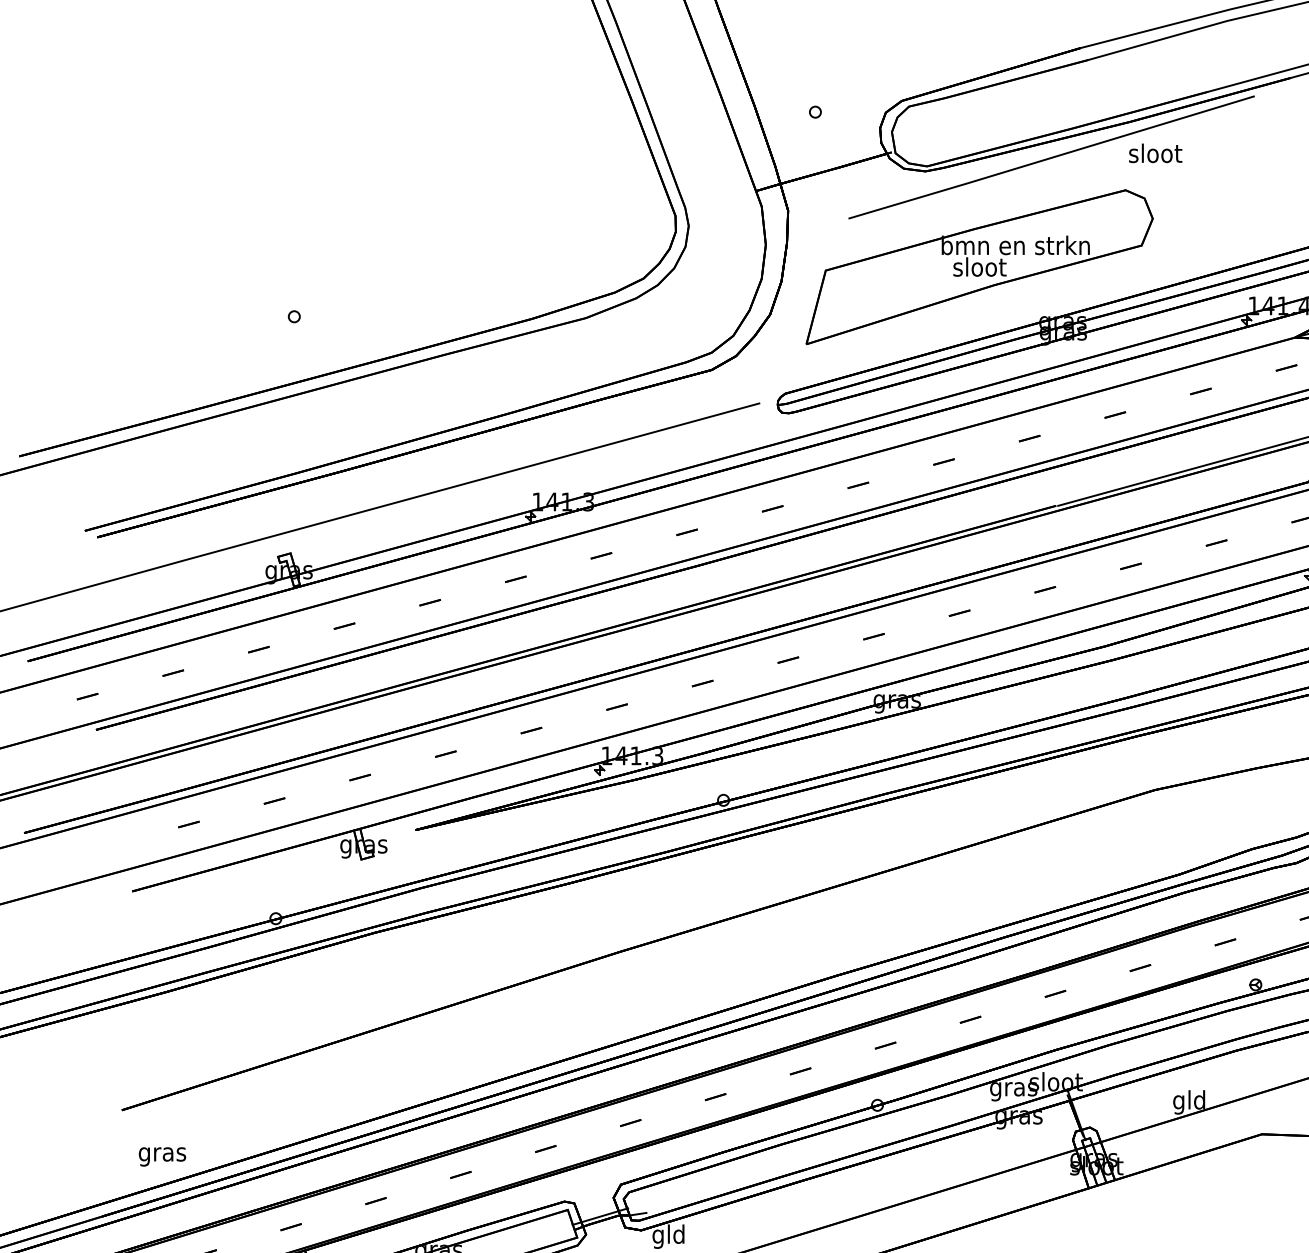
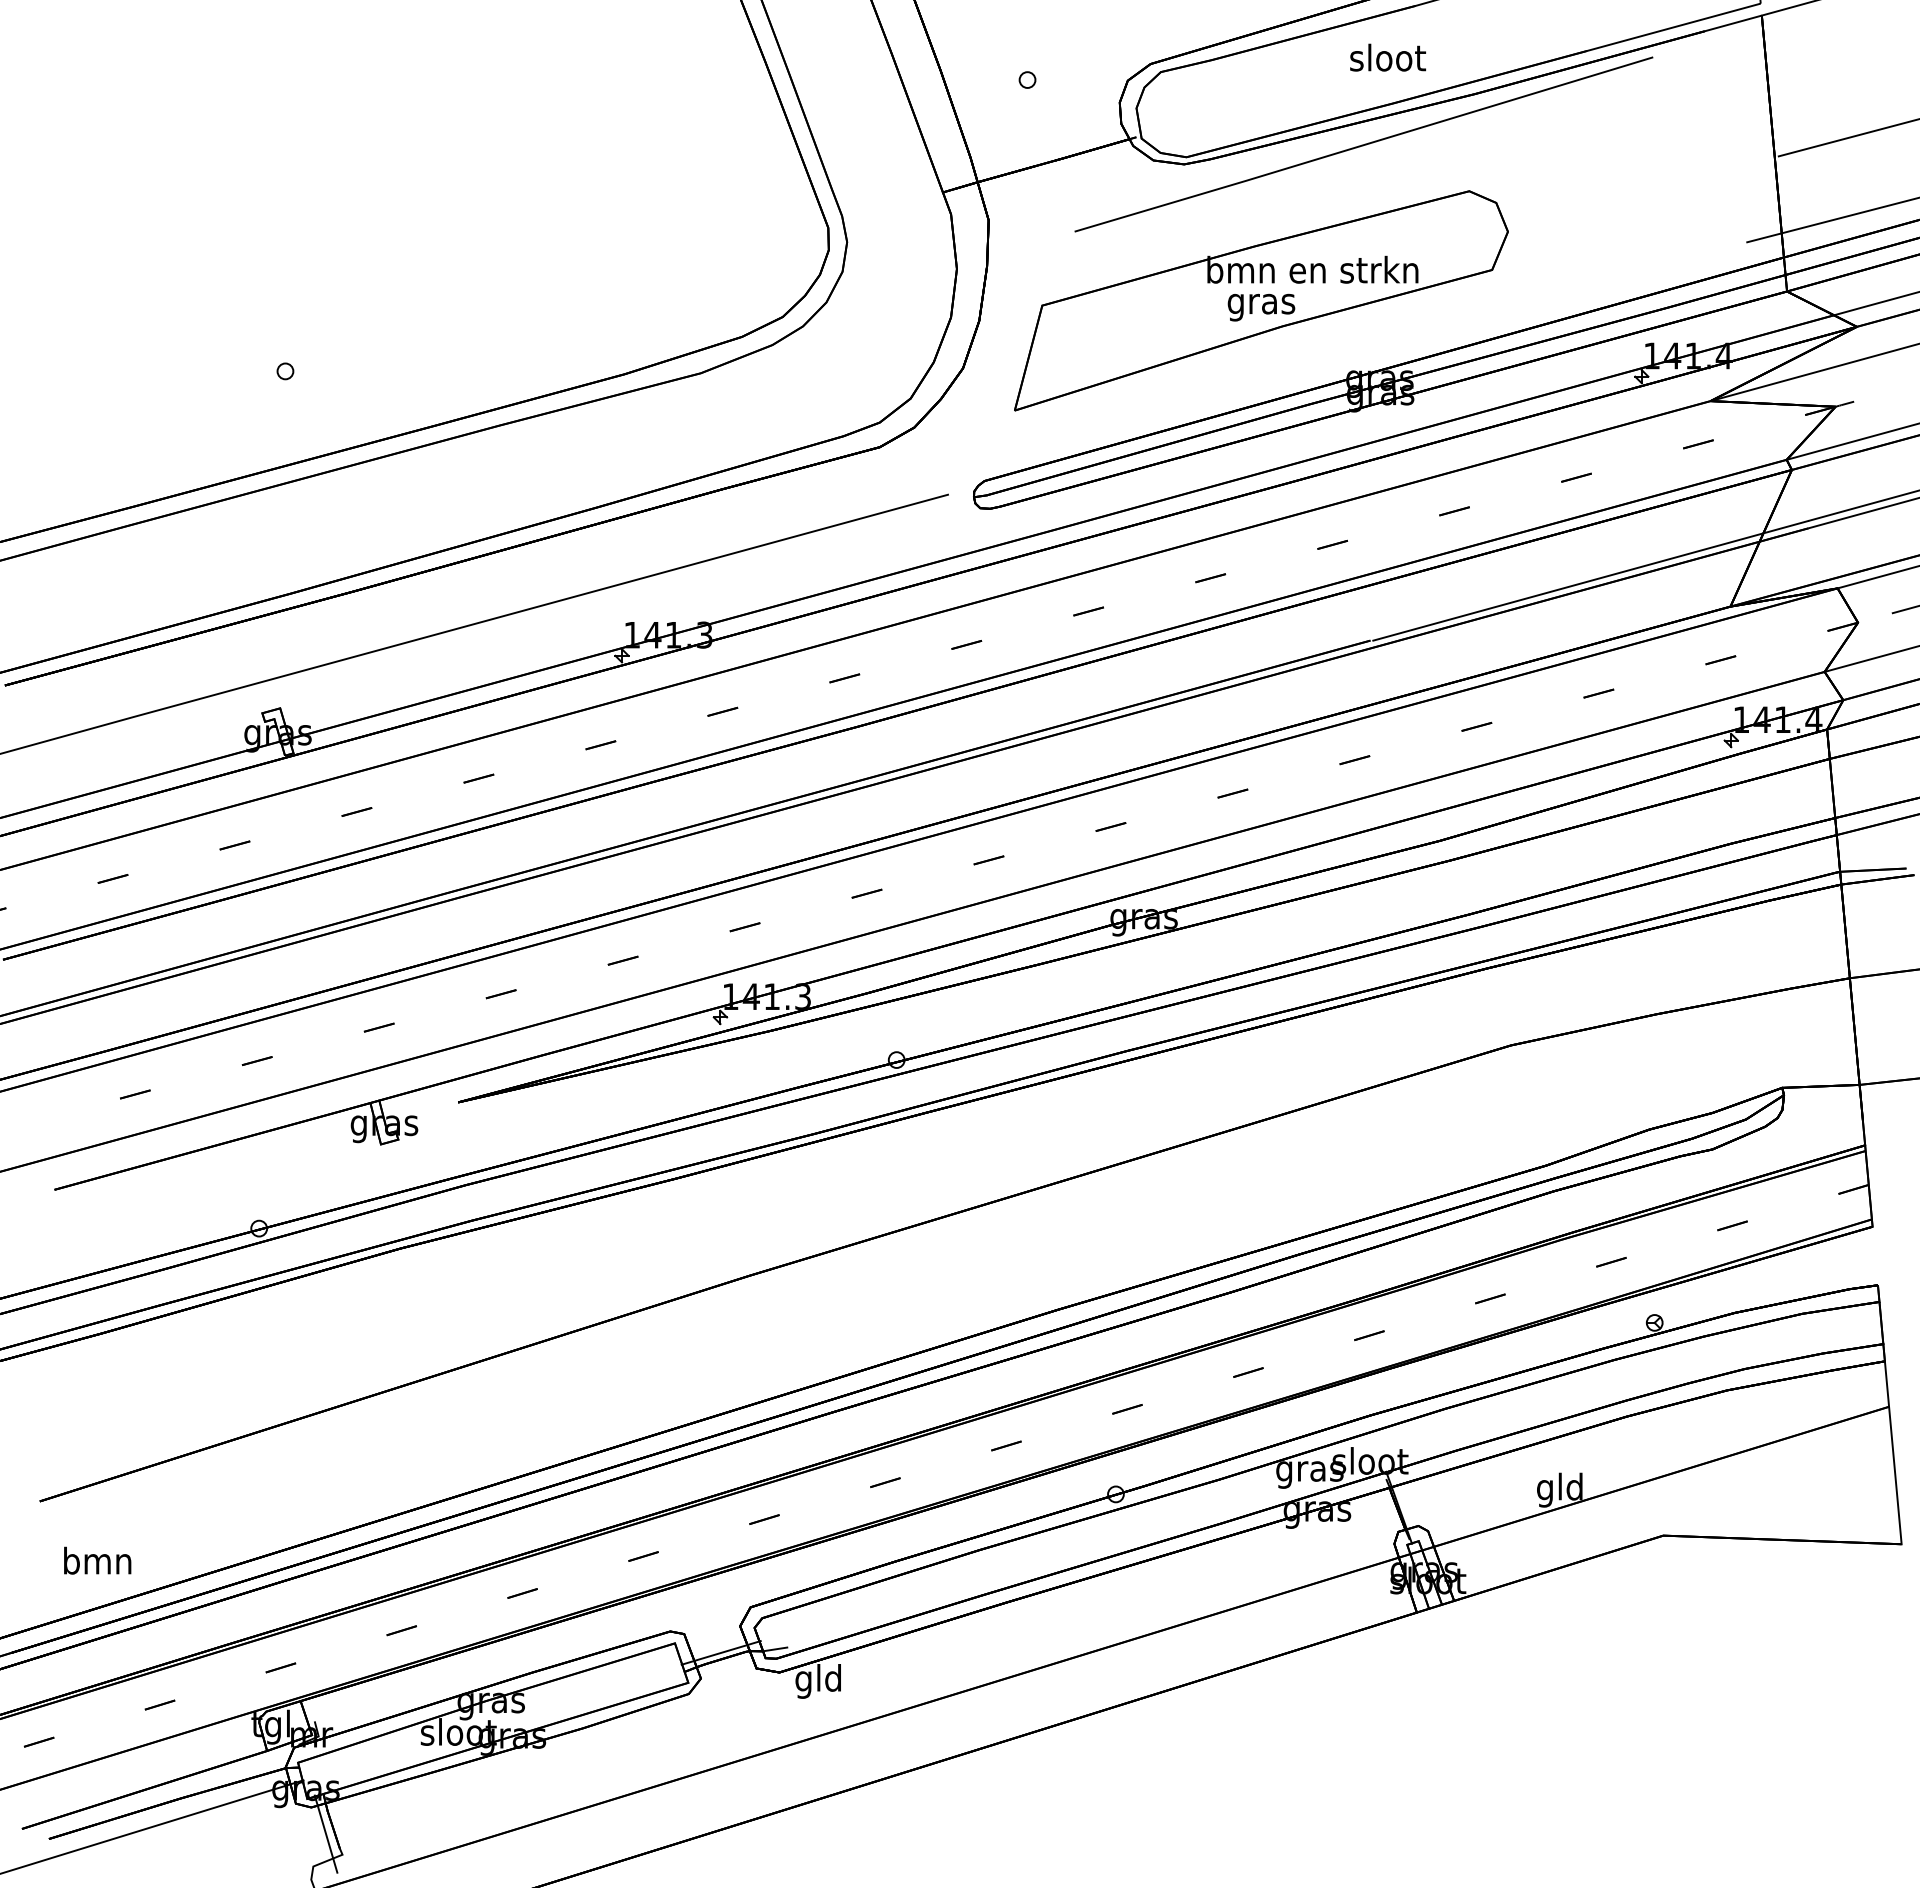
text: (1155, 153) -> (1387, 57), moved
text: (979, 269) -> (1261, 303), sloot -> gras
text: (162, 1153) -> (97, 1563), gras -> bmn

